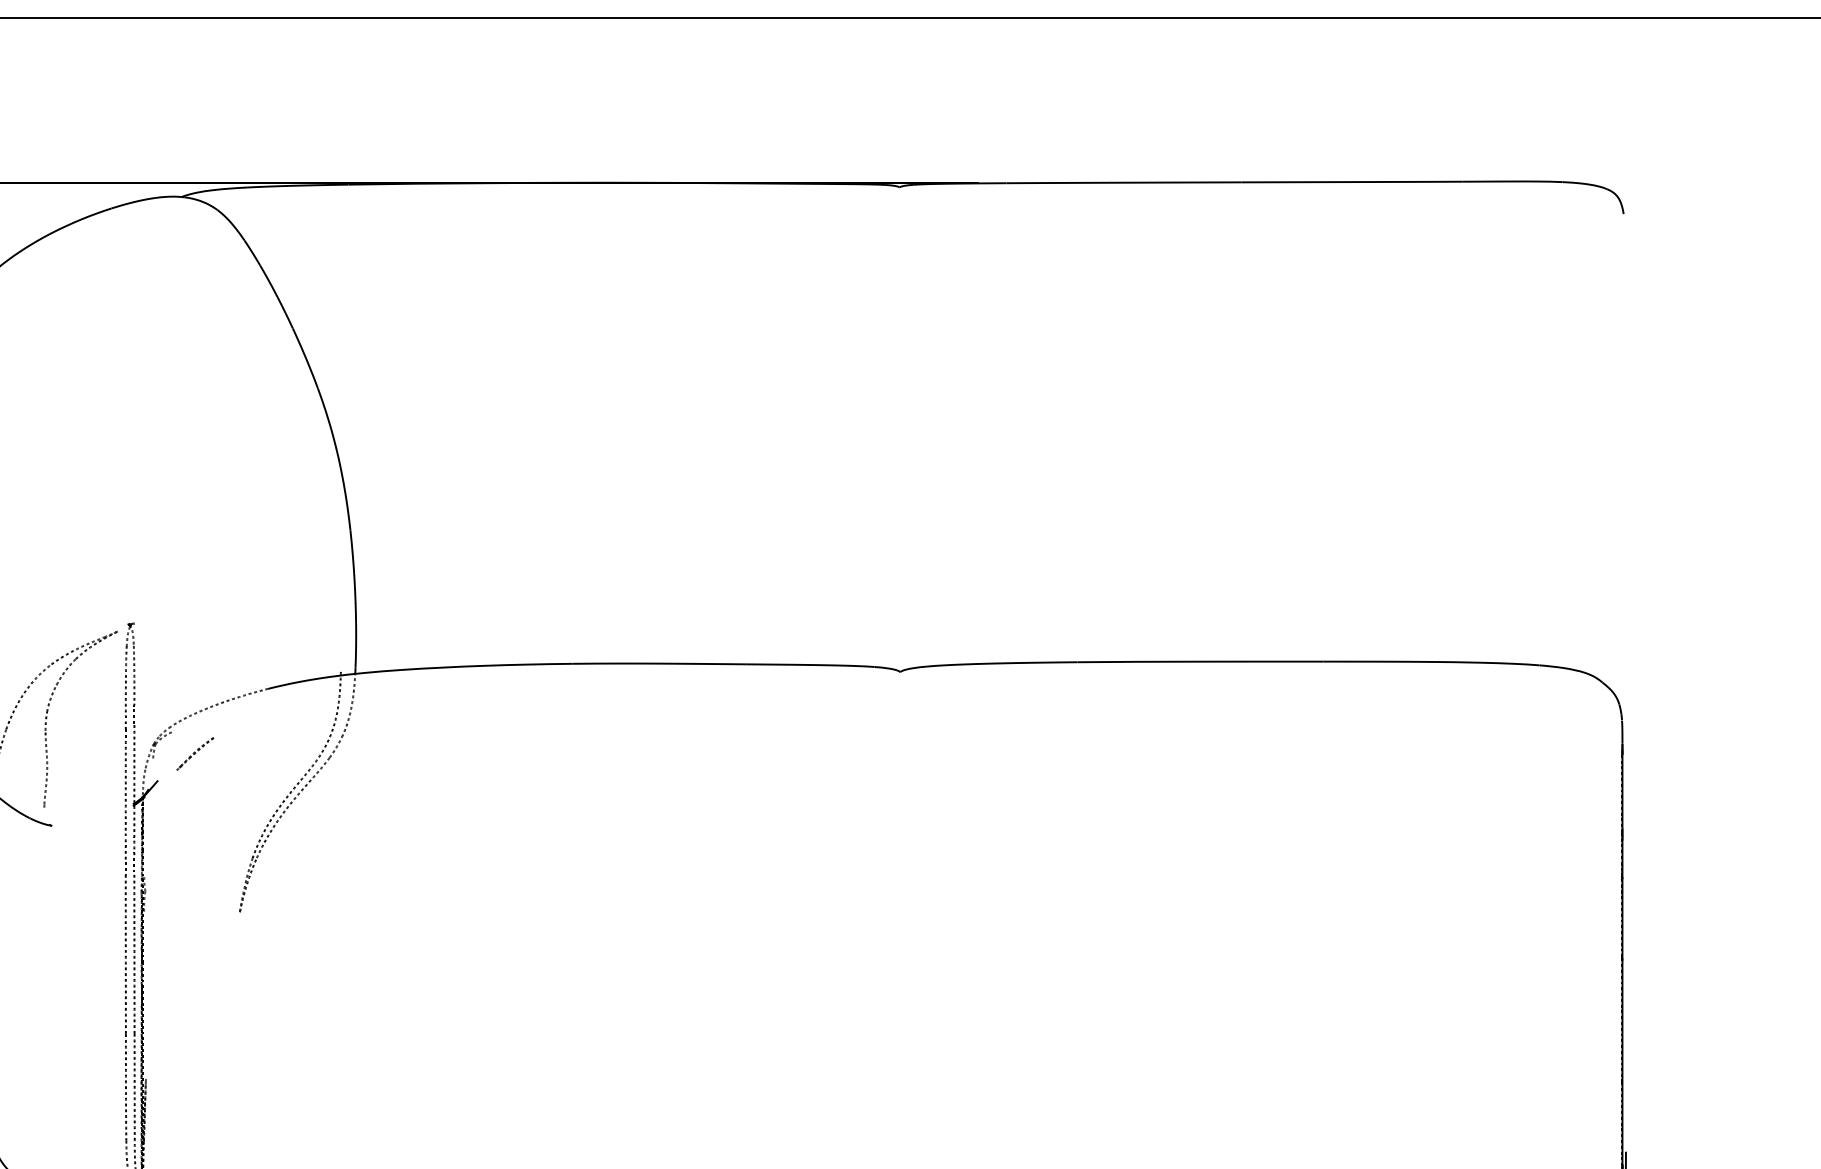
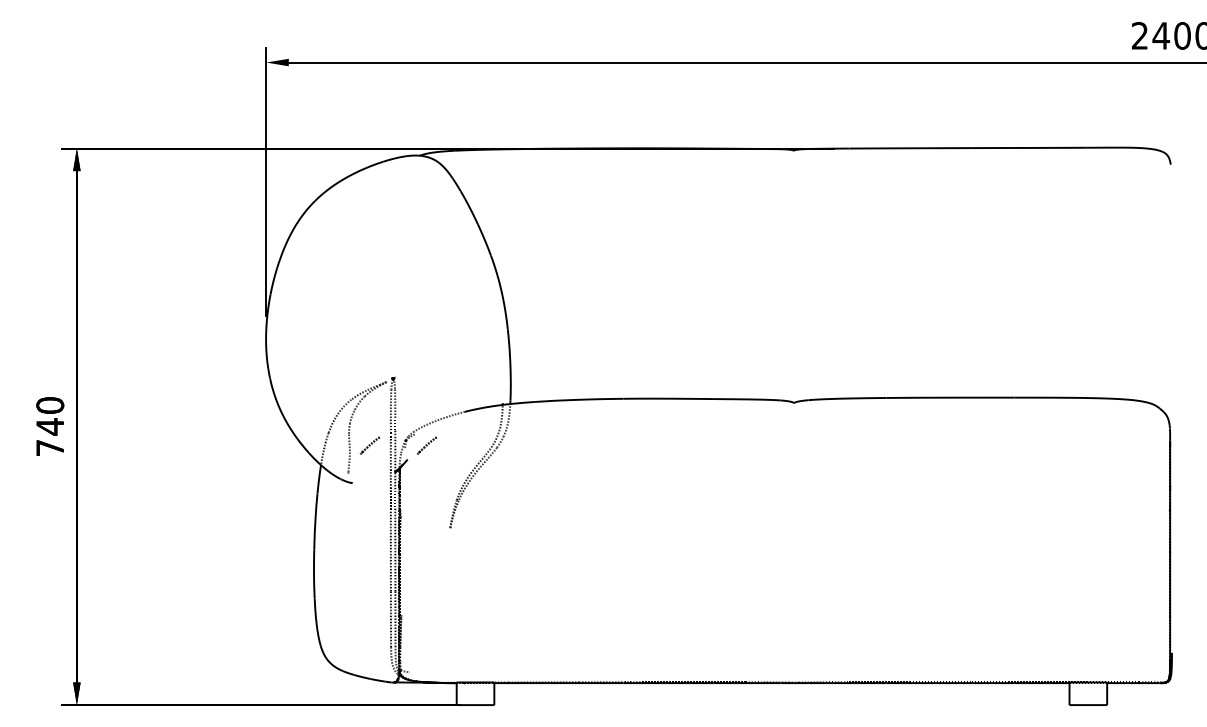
part: (84, 753) -> (369, 445), added

